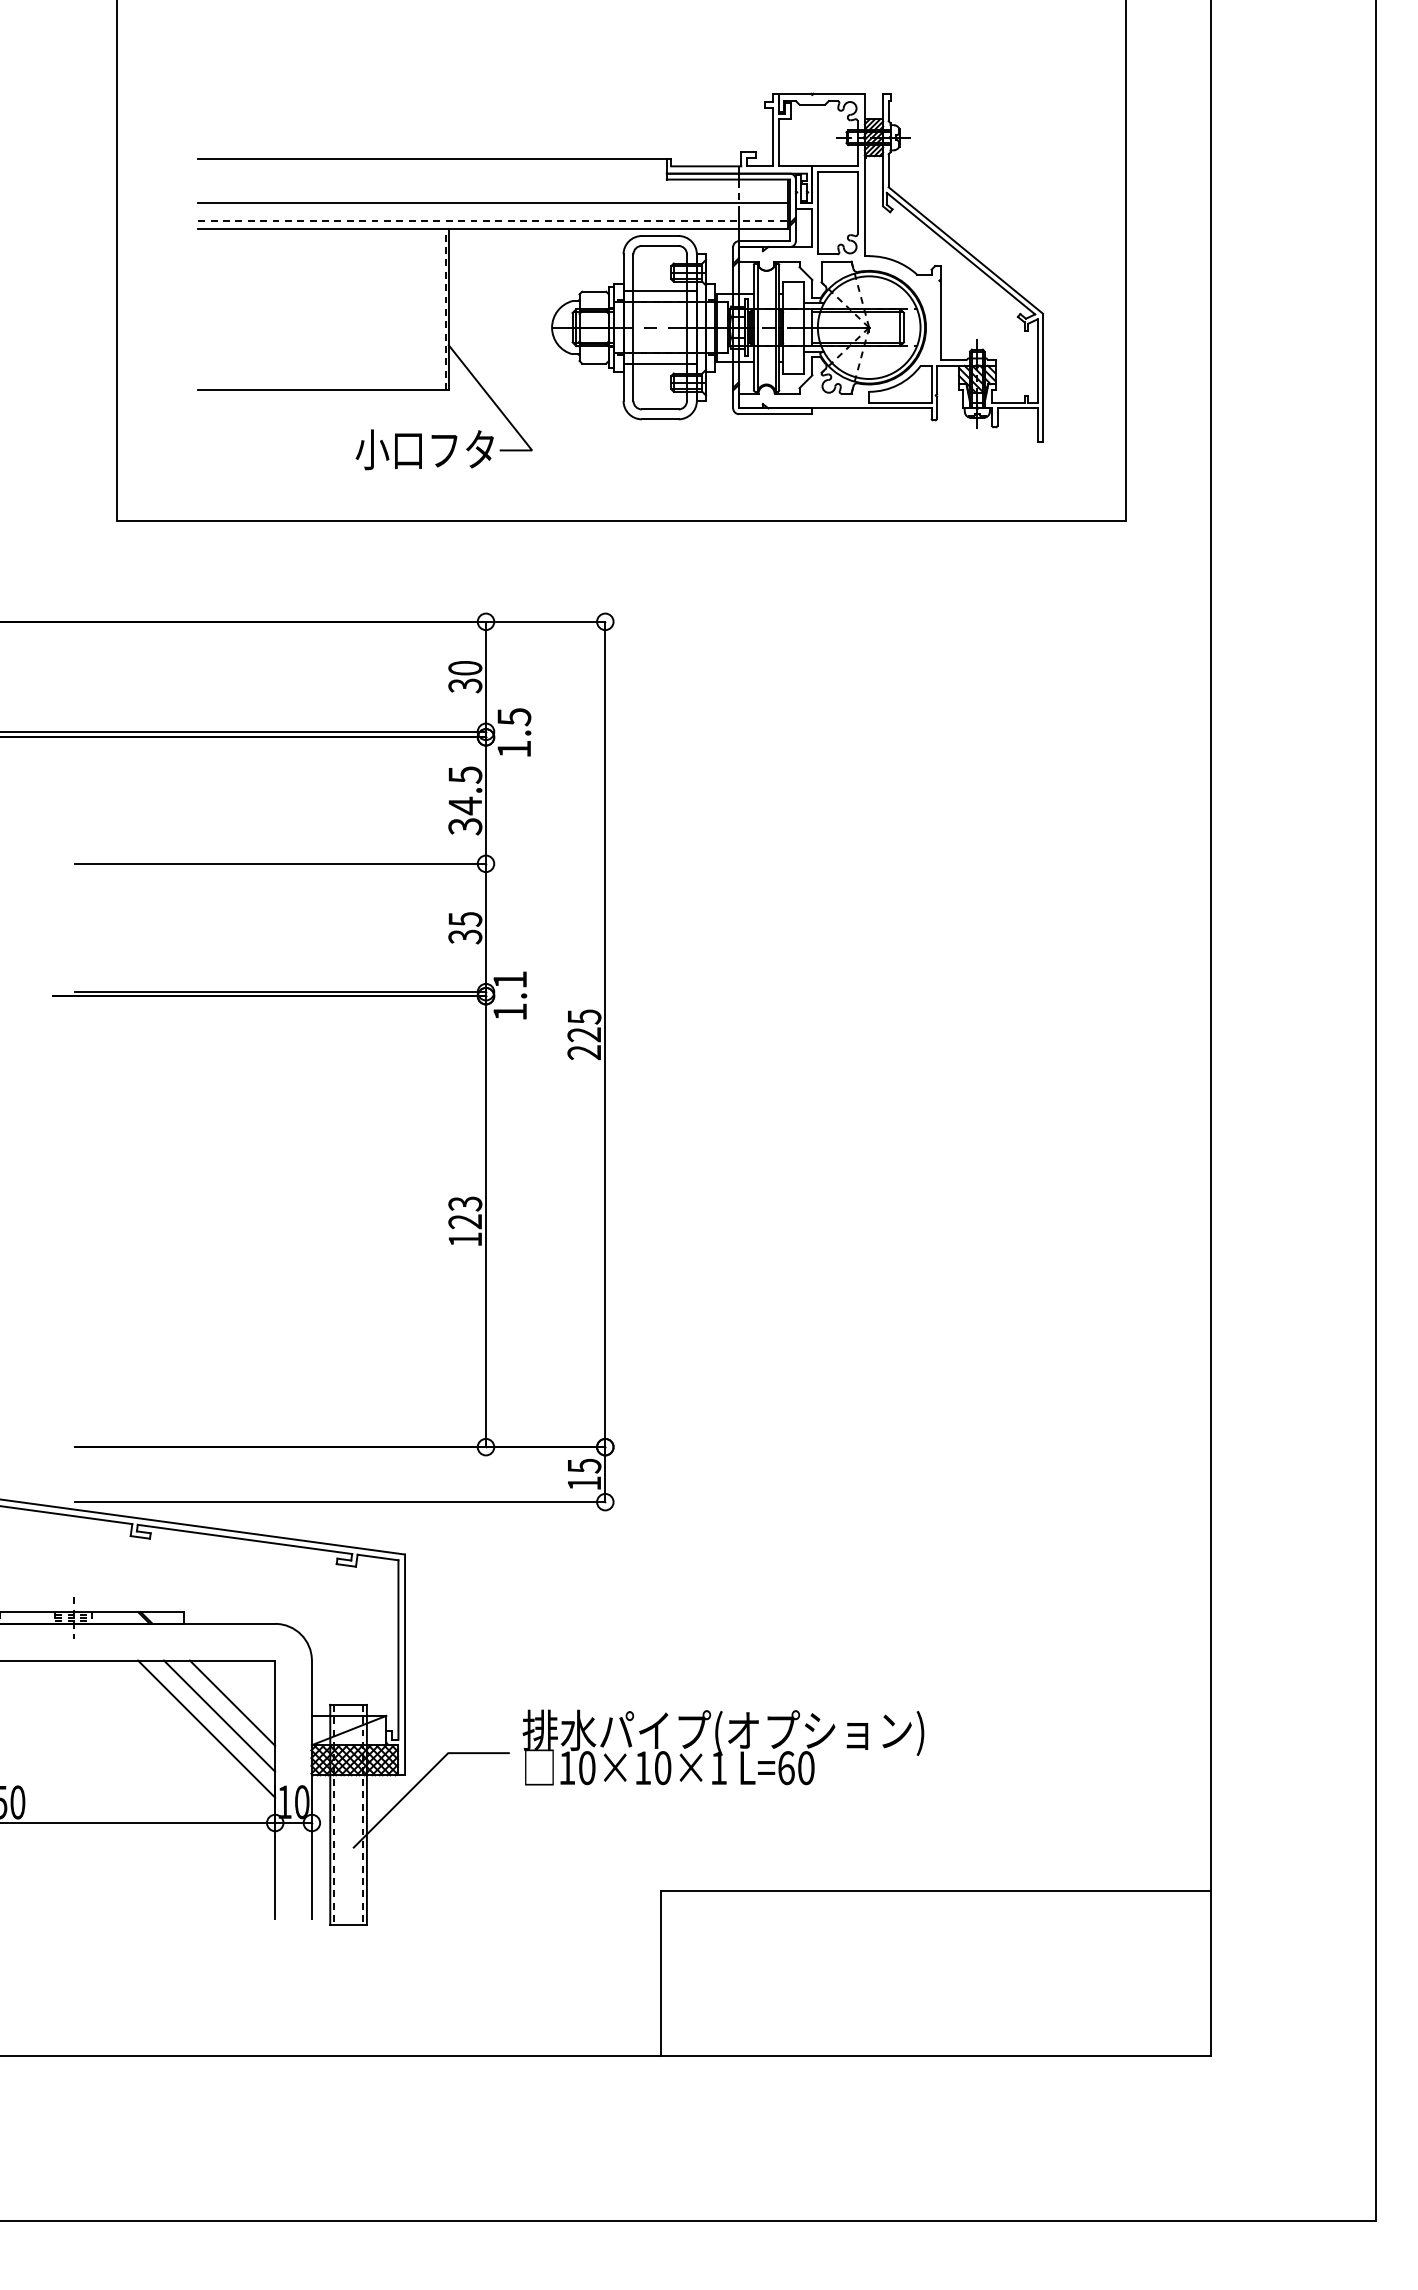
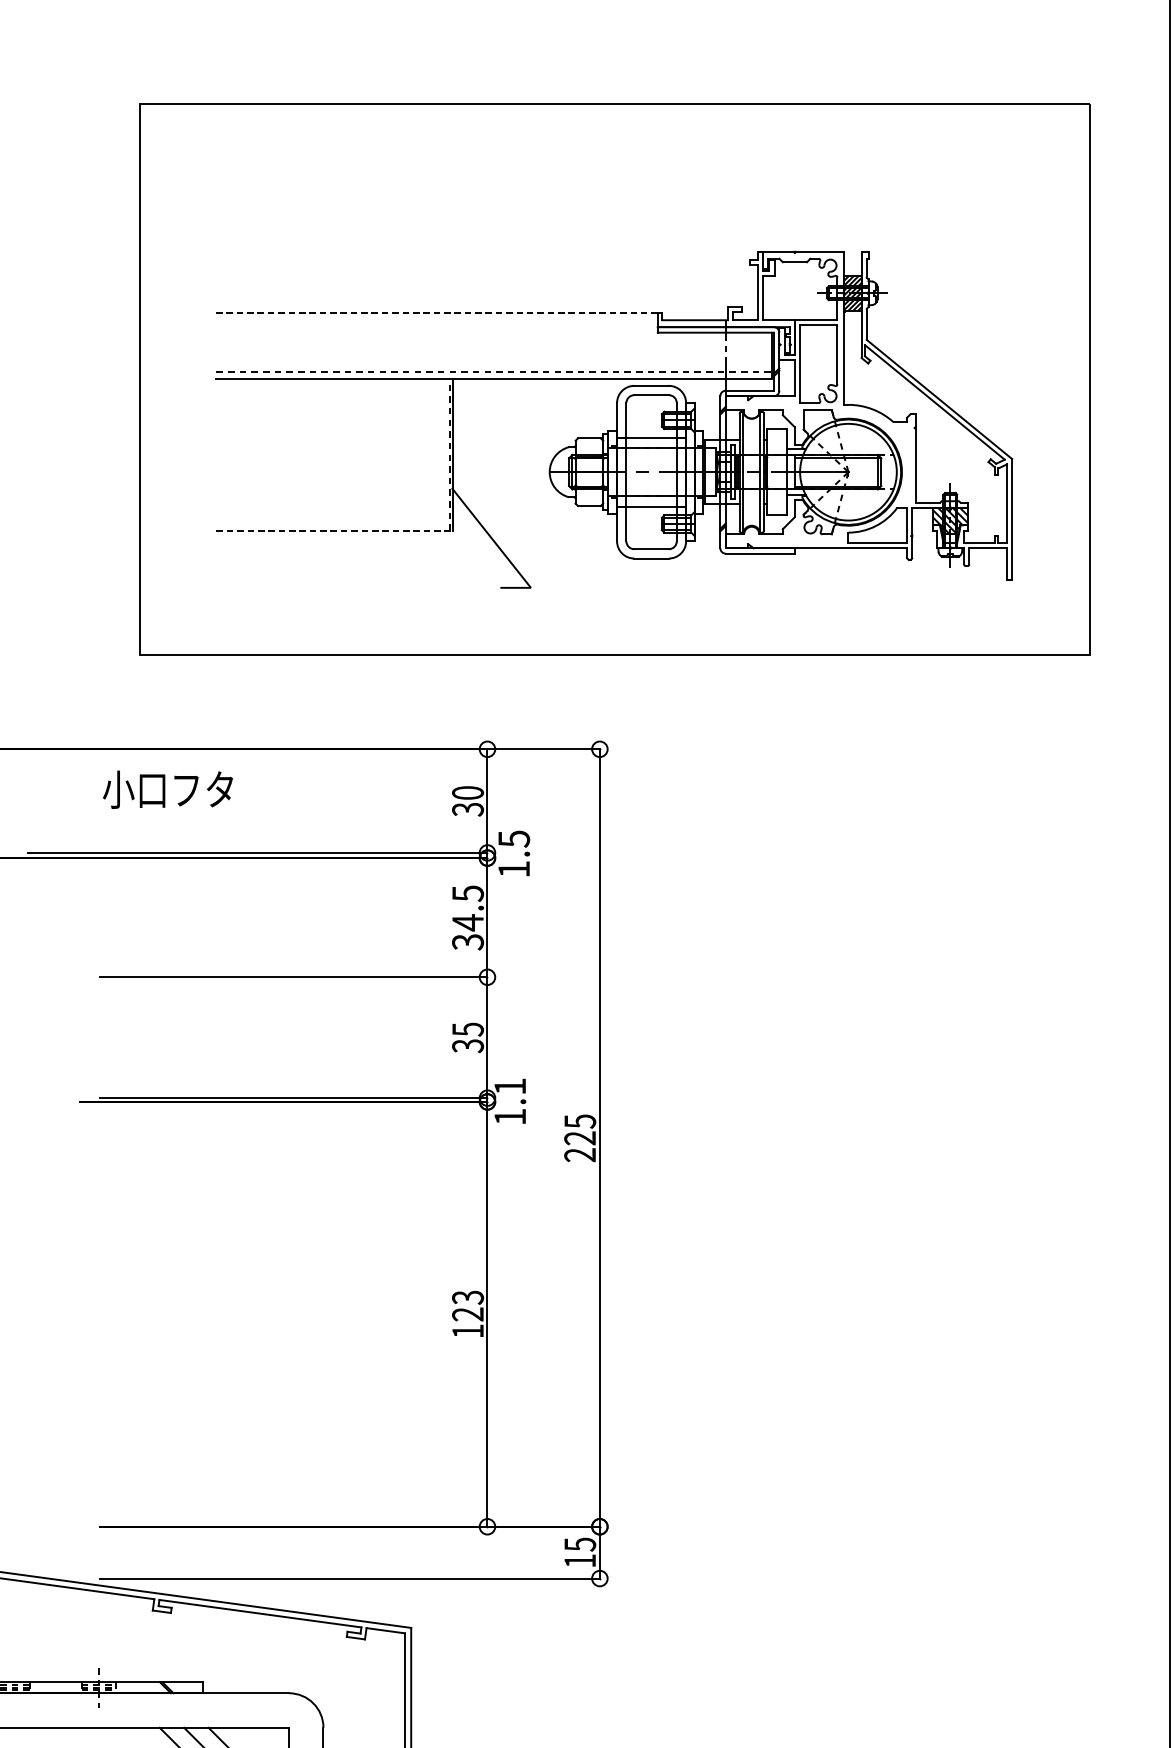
line: (432, 159) -> (437, 313), solid -> dashed
line: (493, 203) -> (494, 355), removed
line: (323, 390) -> (334, 531), solid -> dashed
text: (424, 449) -> (167, 789), moved

